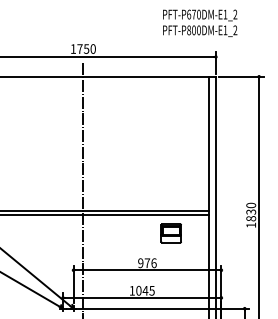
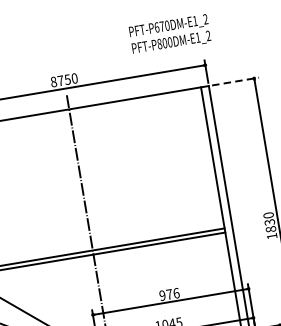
text: (200, 22) -> (170, 33), moved
text: (73, 48) -> (53, 81), 1750 -> 8750
line: (241, 76) -> (235, 81), solid -> dashed
part: (170, 233) -> (188, 259), removed

